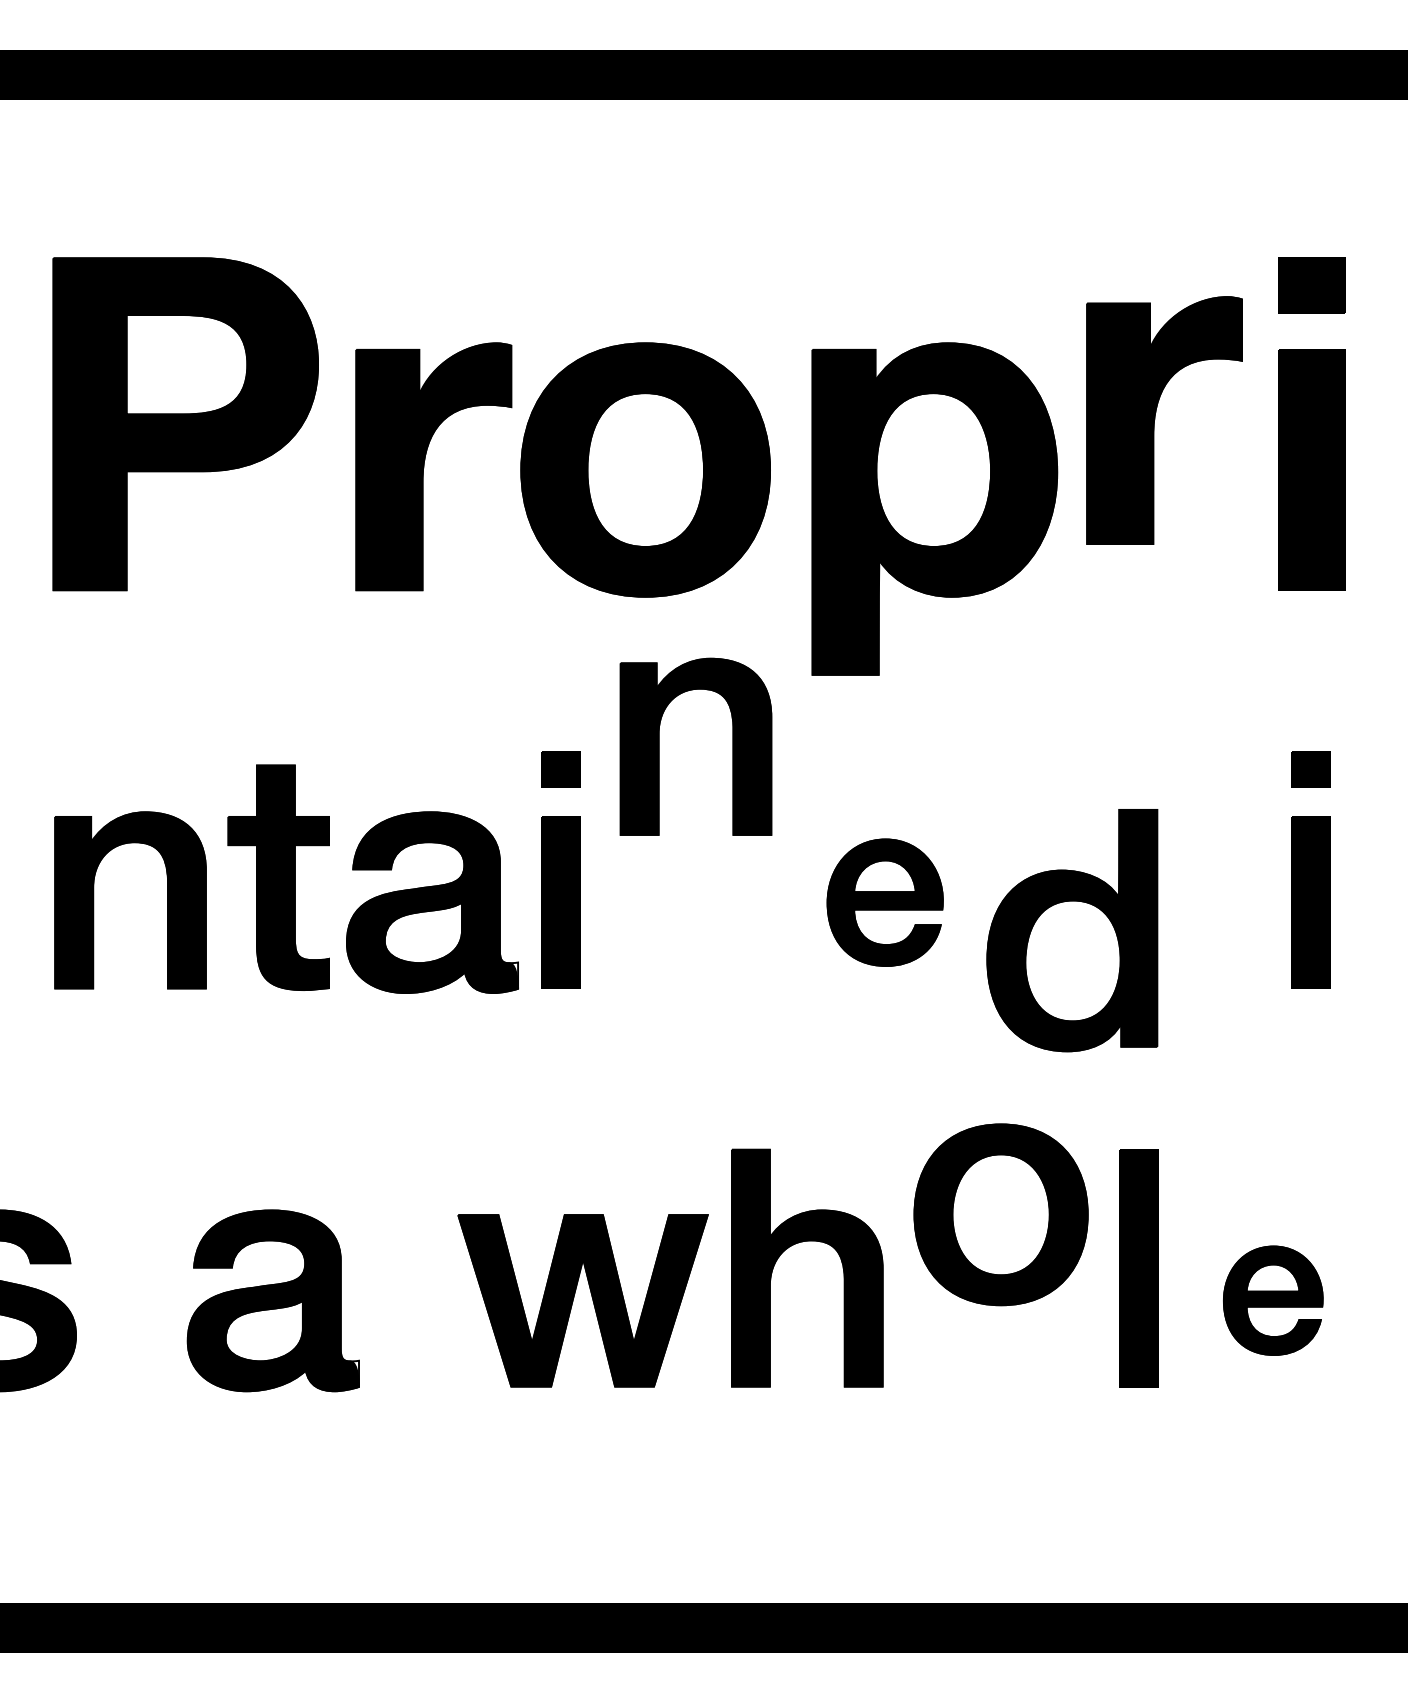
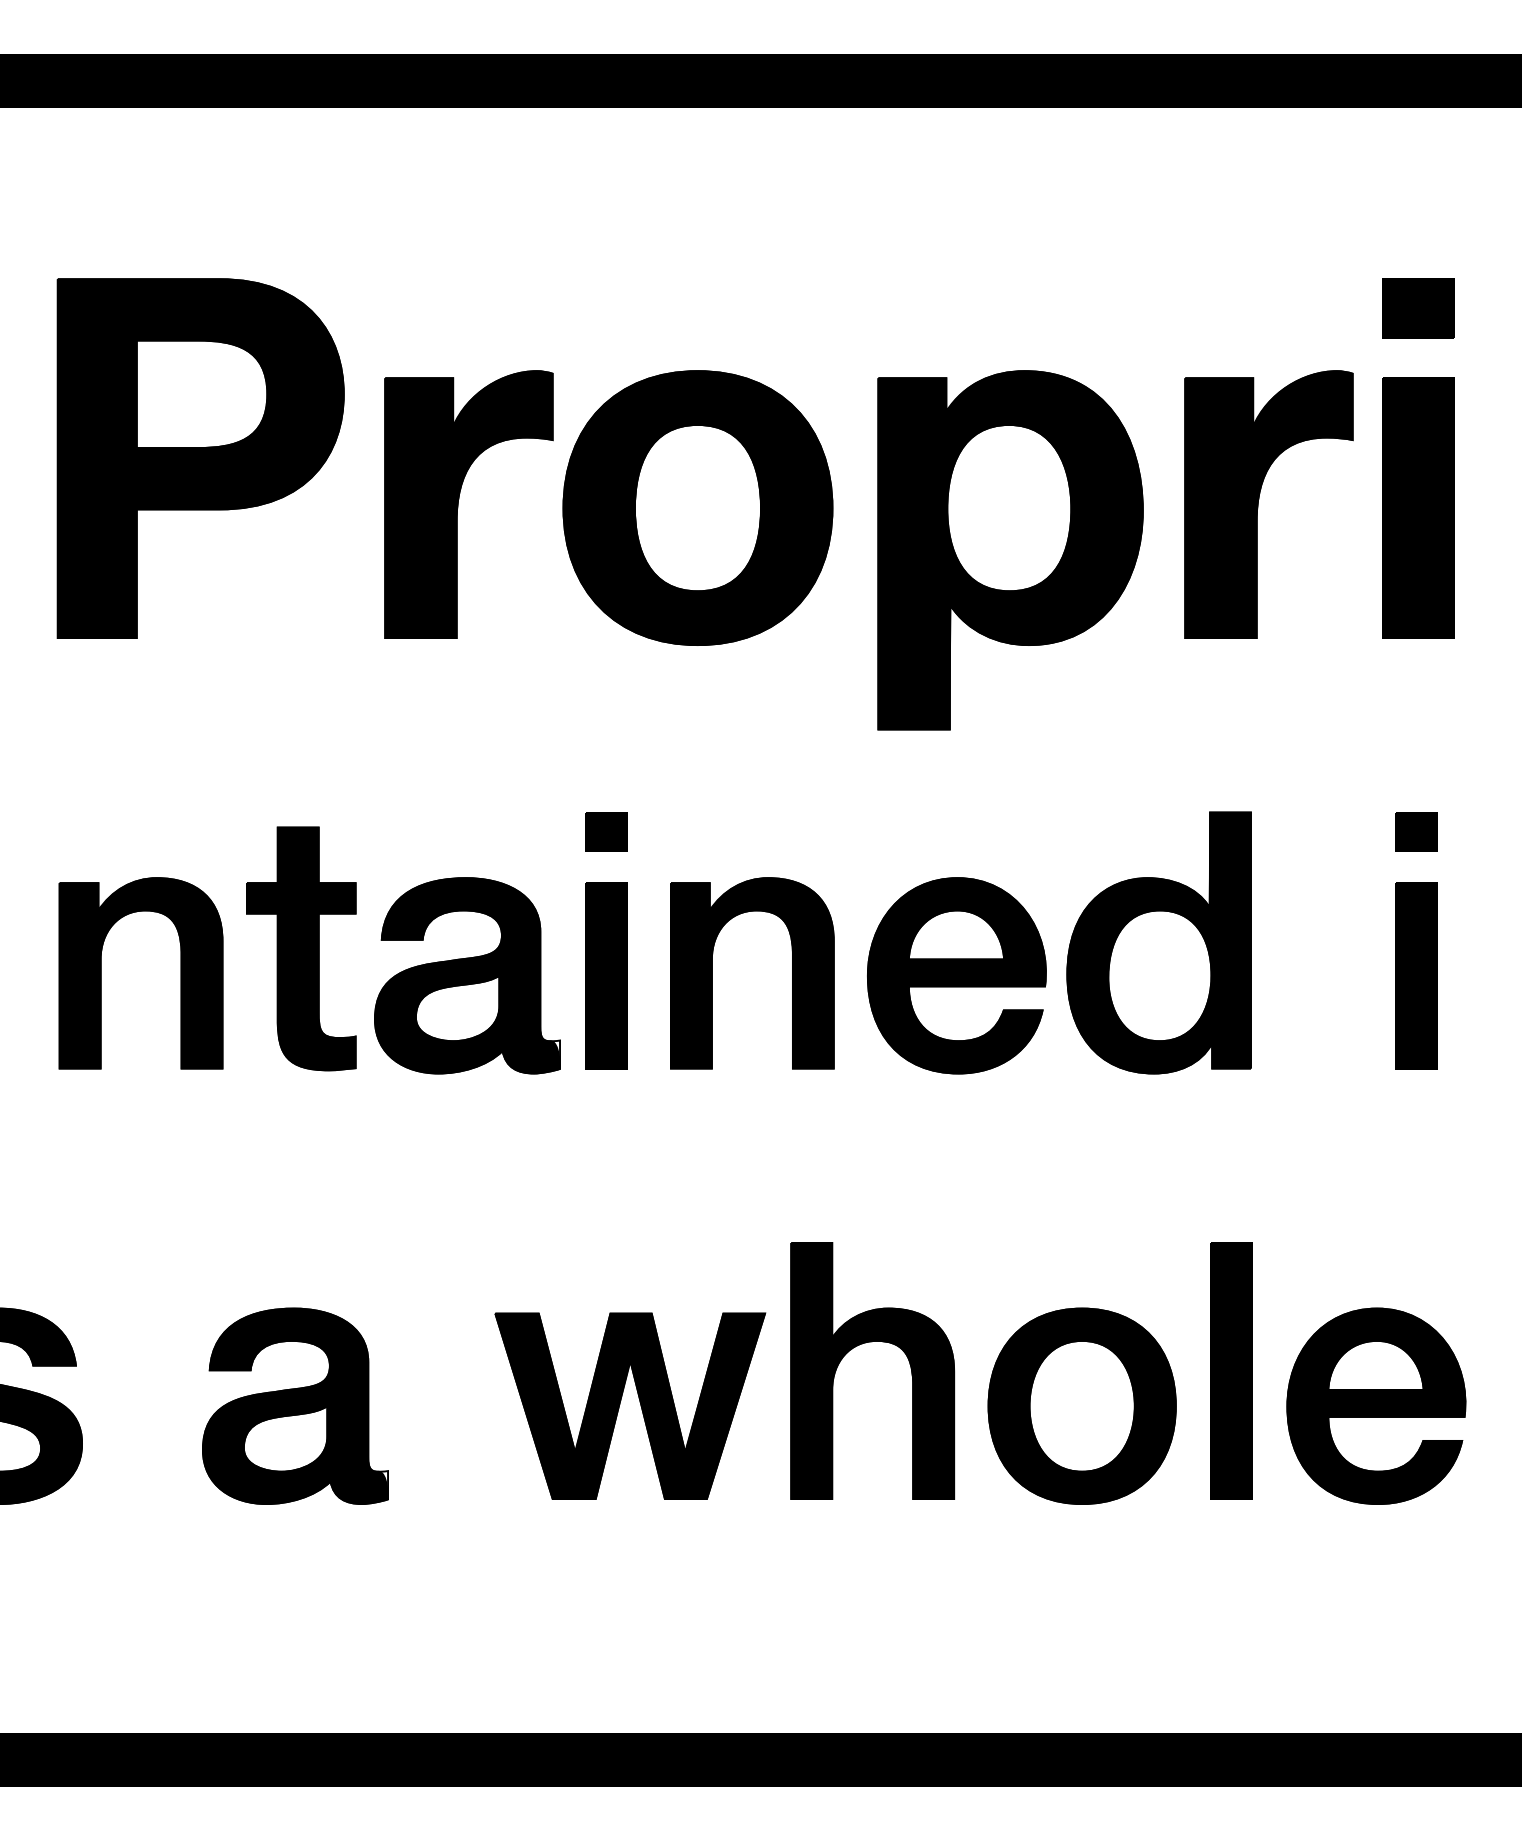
part: (1154, 420) -> (1258, 504), moved
part: (659, 746) -> (712, 973), moved
part: (884, 902) -> (956, 975), size x1.43
part: (1071, 930) -> (1158, 942), moved
part: (1000, 1214) -> (1081, 1405), moved
part: (1273, 1300) -> (1376, 1405), size x1.67

